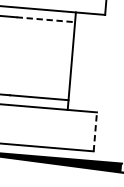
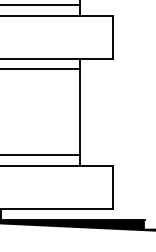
line: (46, 19) -> (48, 69), dashed -> solid
line: (95, 131) -> (112, 187), dashed -> solid

